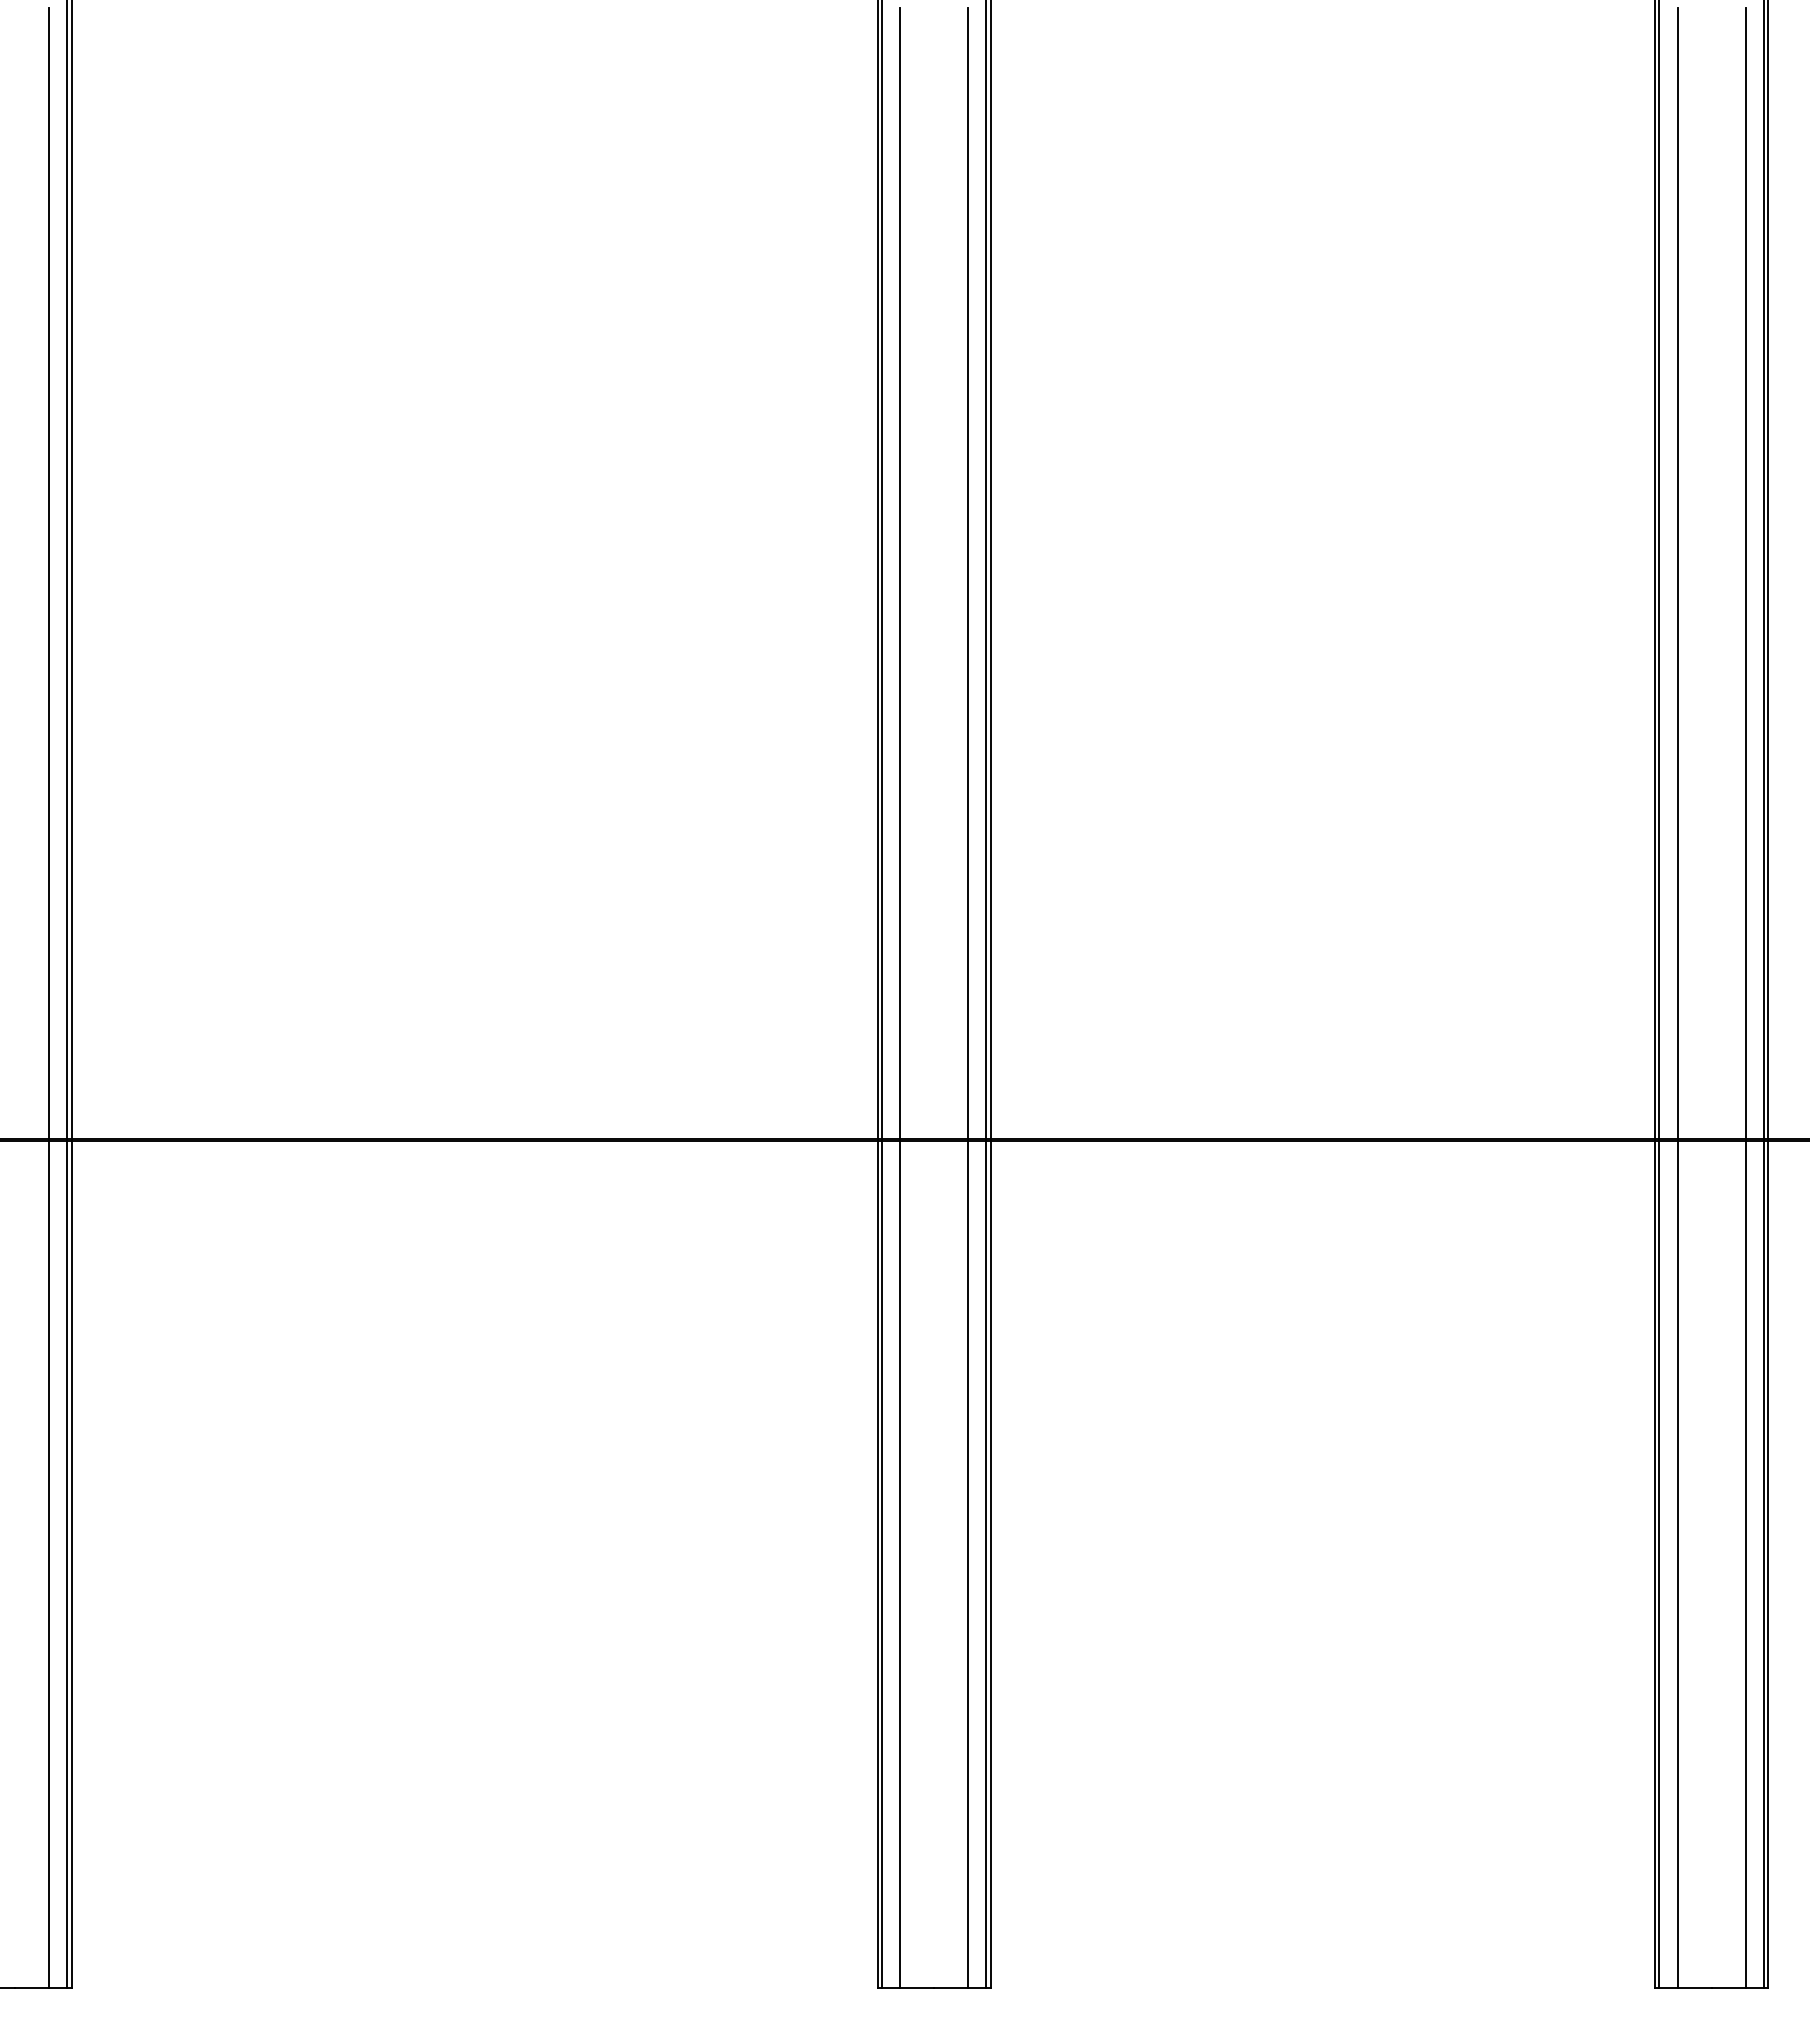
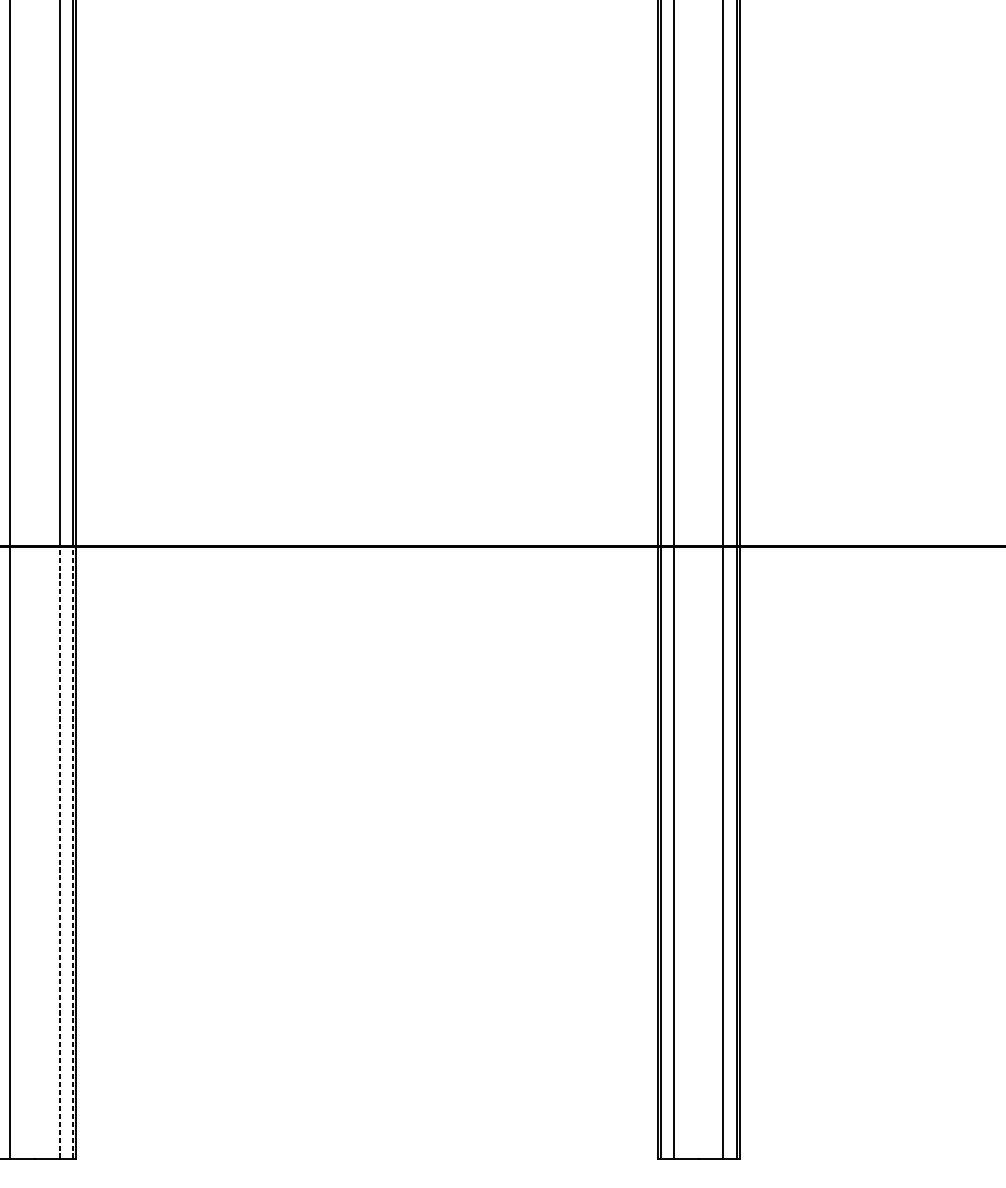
line: (49, 1563) -> (59, 852), solid -> dashed
line: (67, 1563) -> (72, 852), solid -> dashed

